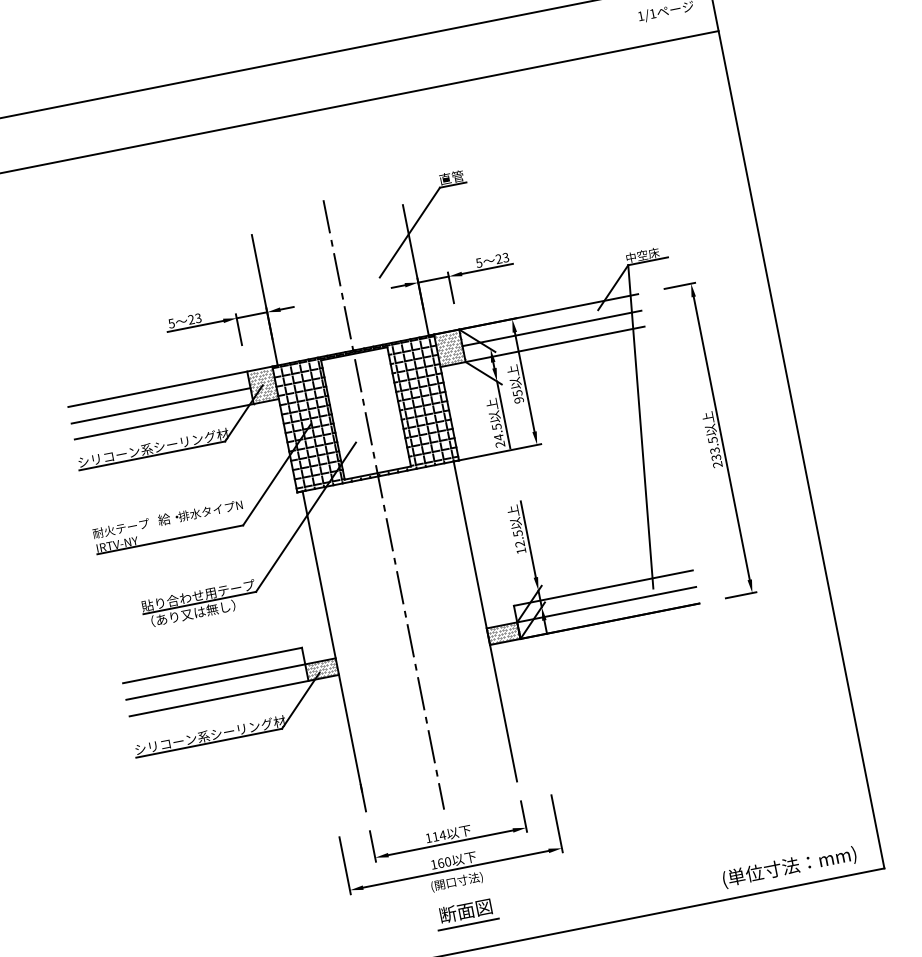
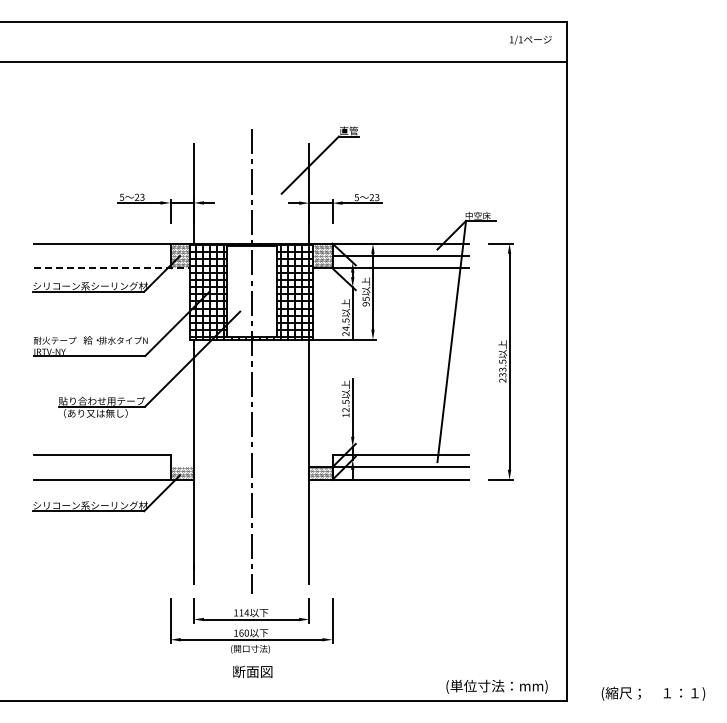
line: (161, 406) -> (102, 256), removed
line: (176, 419) -> (111, 268), solid -> dashed
line: (230, 679) -> (113, 467), removed
line: (468, 925) -> (252, 682), removed

